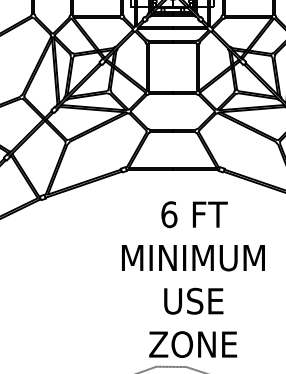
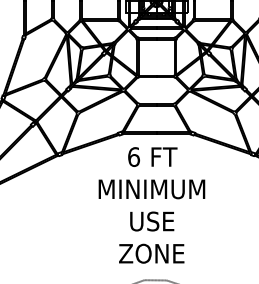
text: (192, 279) -> (151, 205), moved

